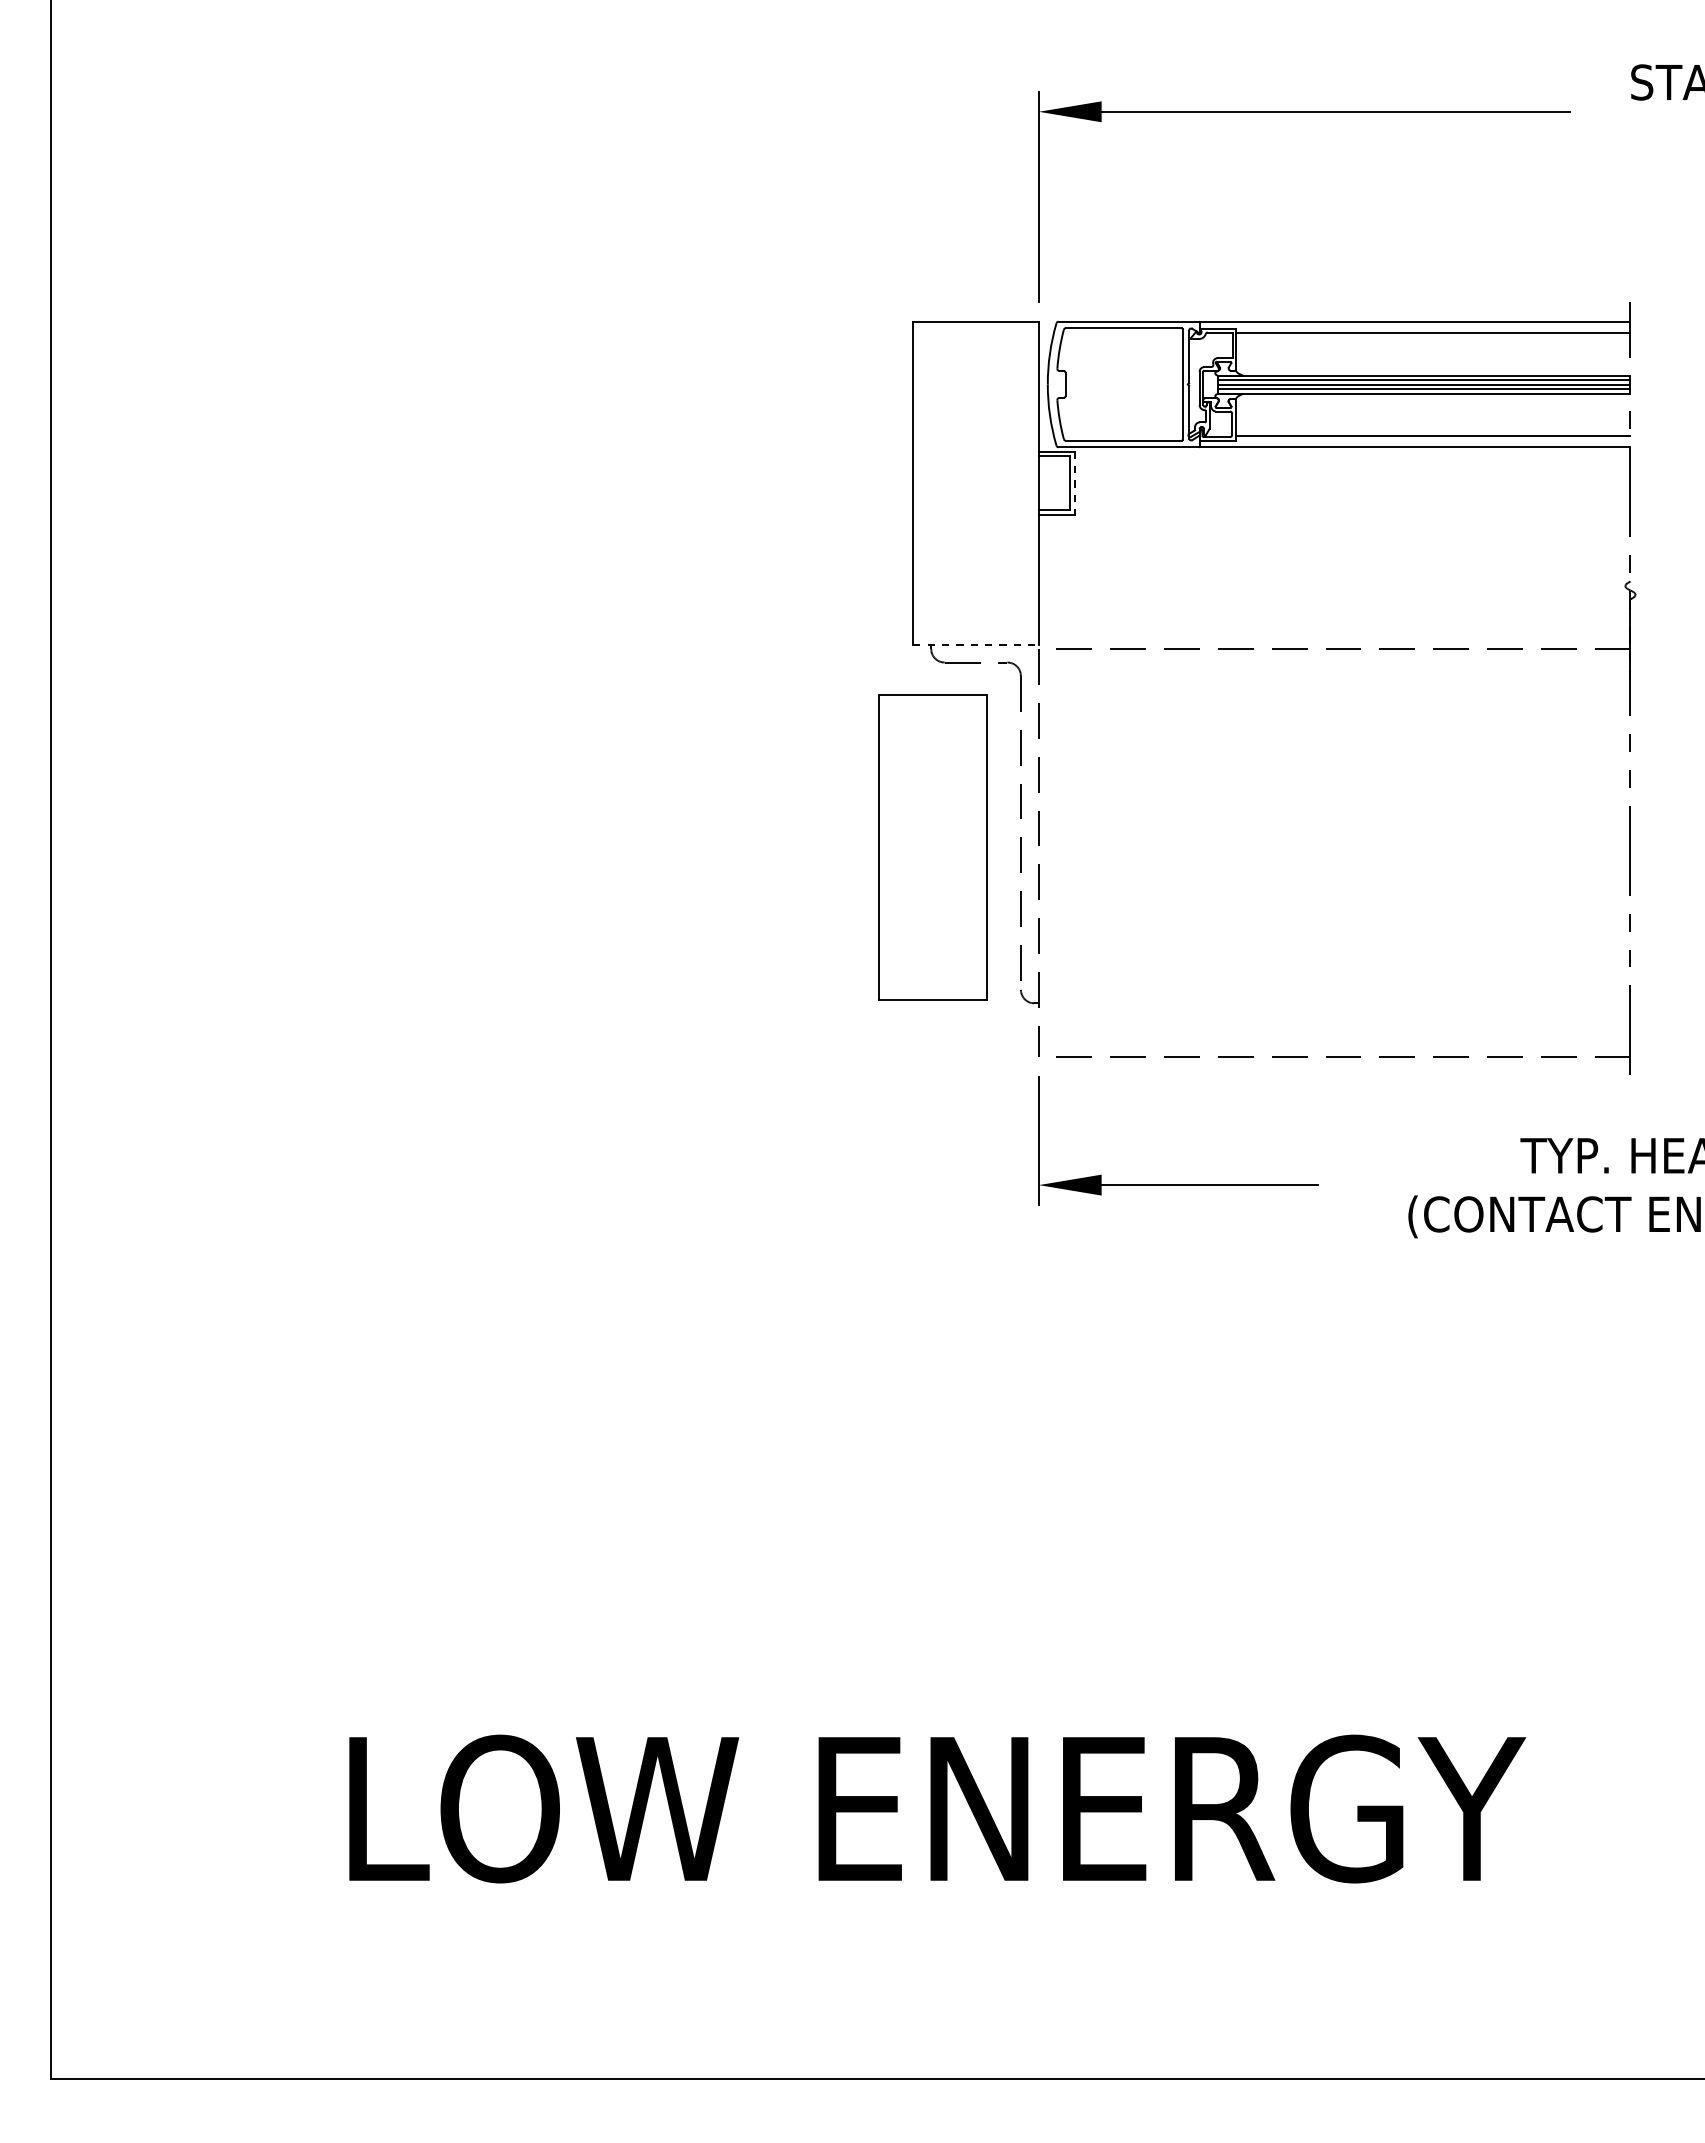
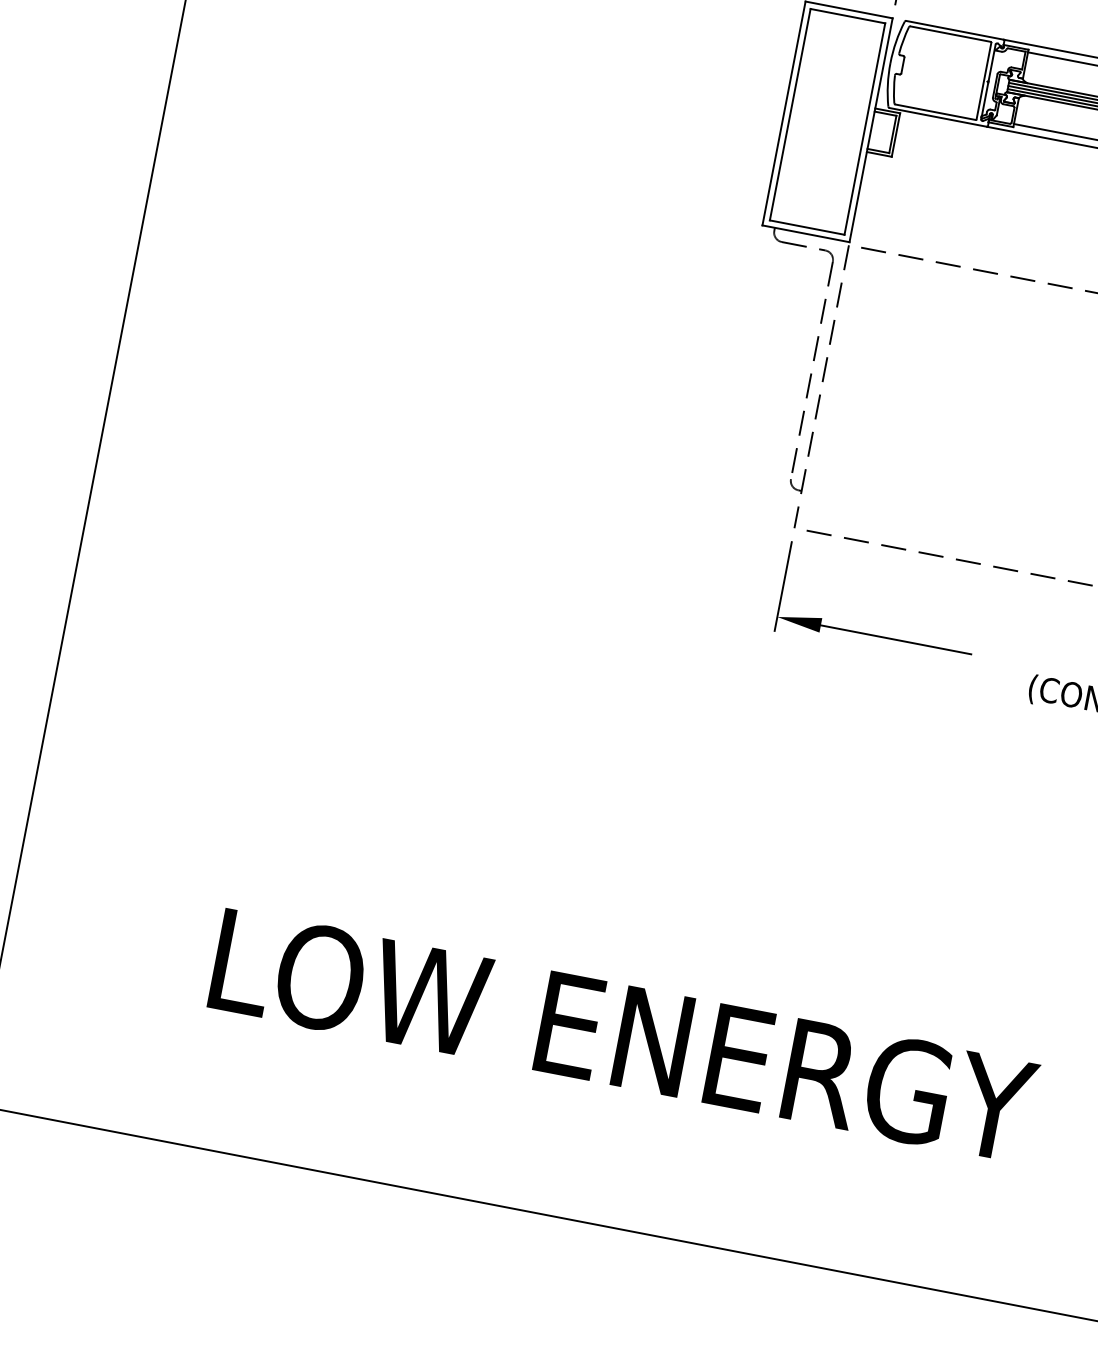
line: (1074, 483) -> (895, 135), dashed -> solid
line: (976, 644) -> (806, 233), dashed -> solid
part: (932, 847) -> (827, 122), moved

